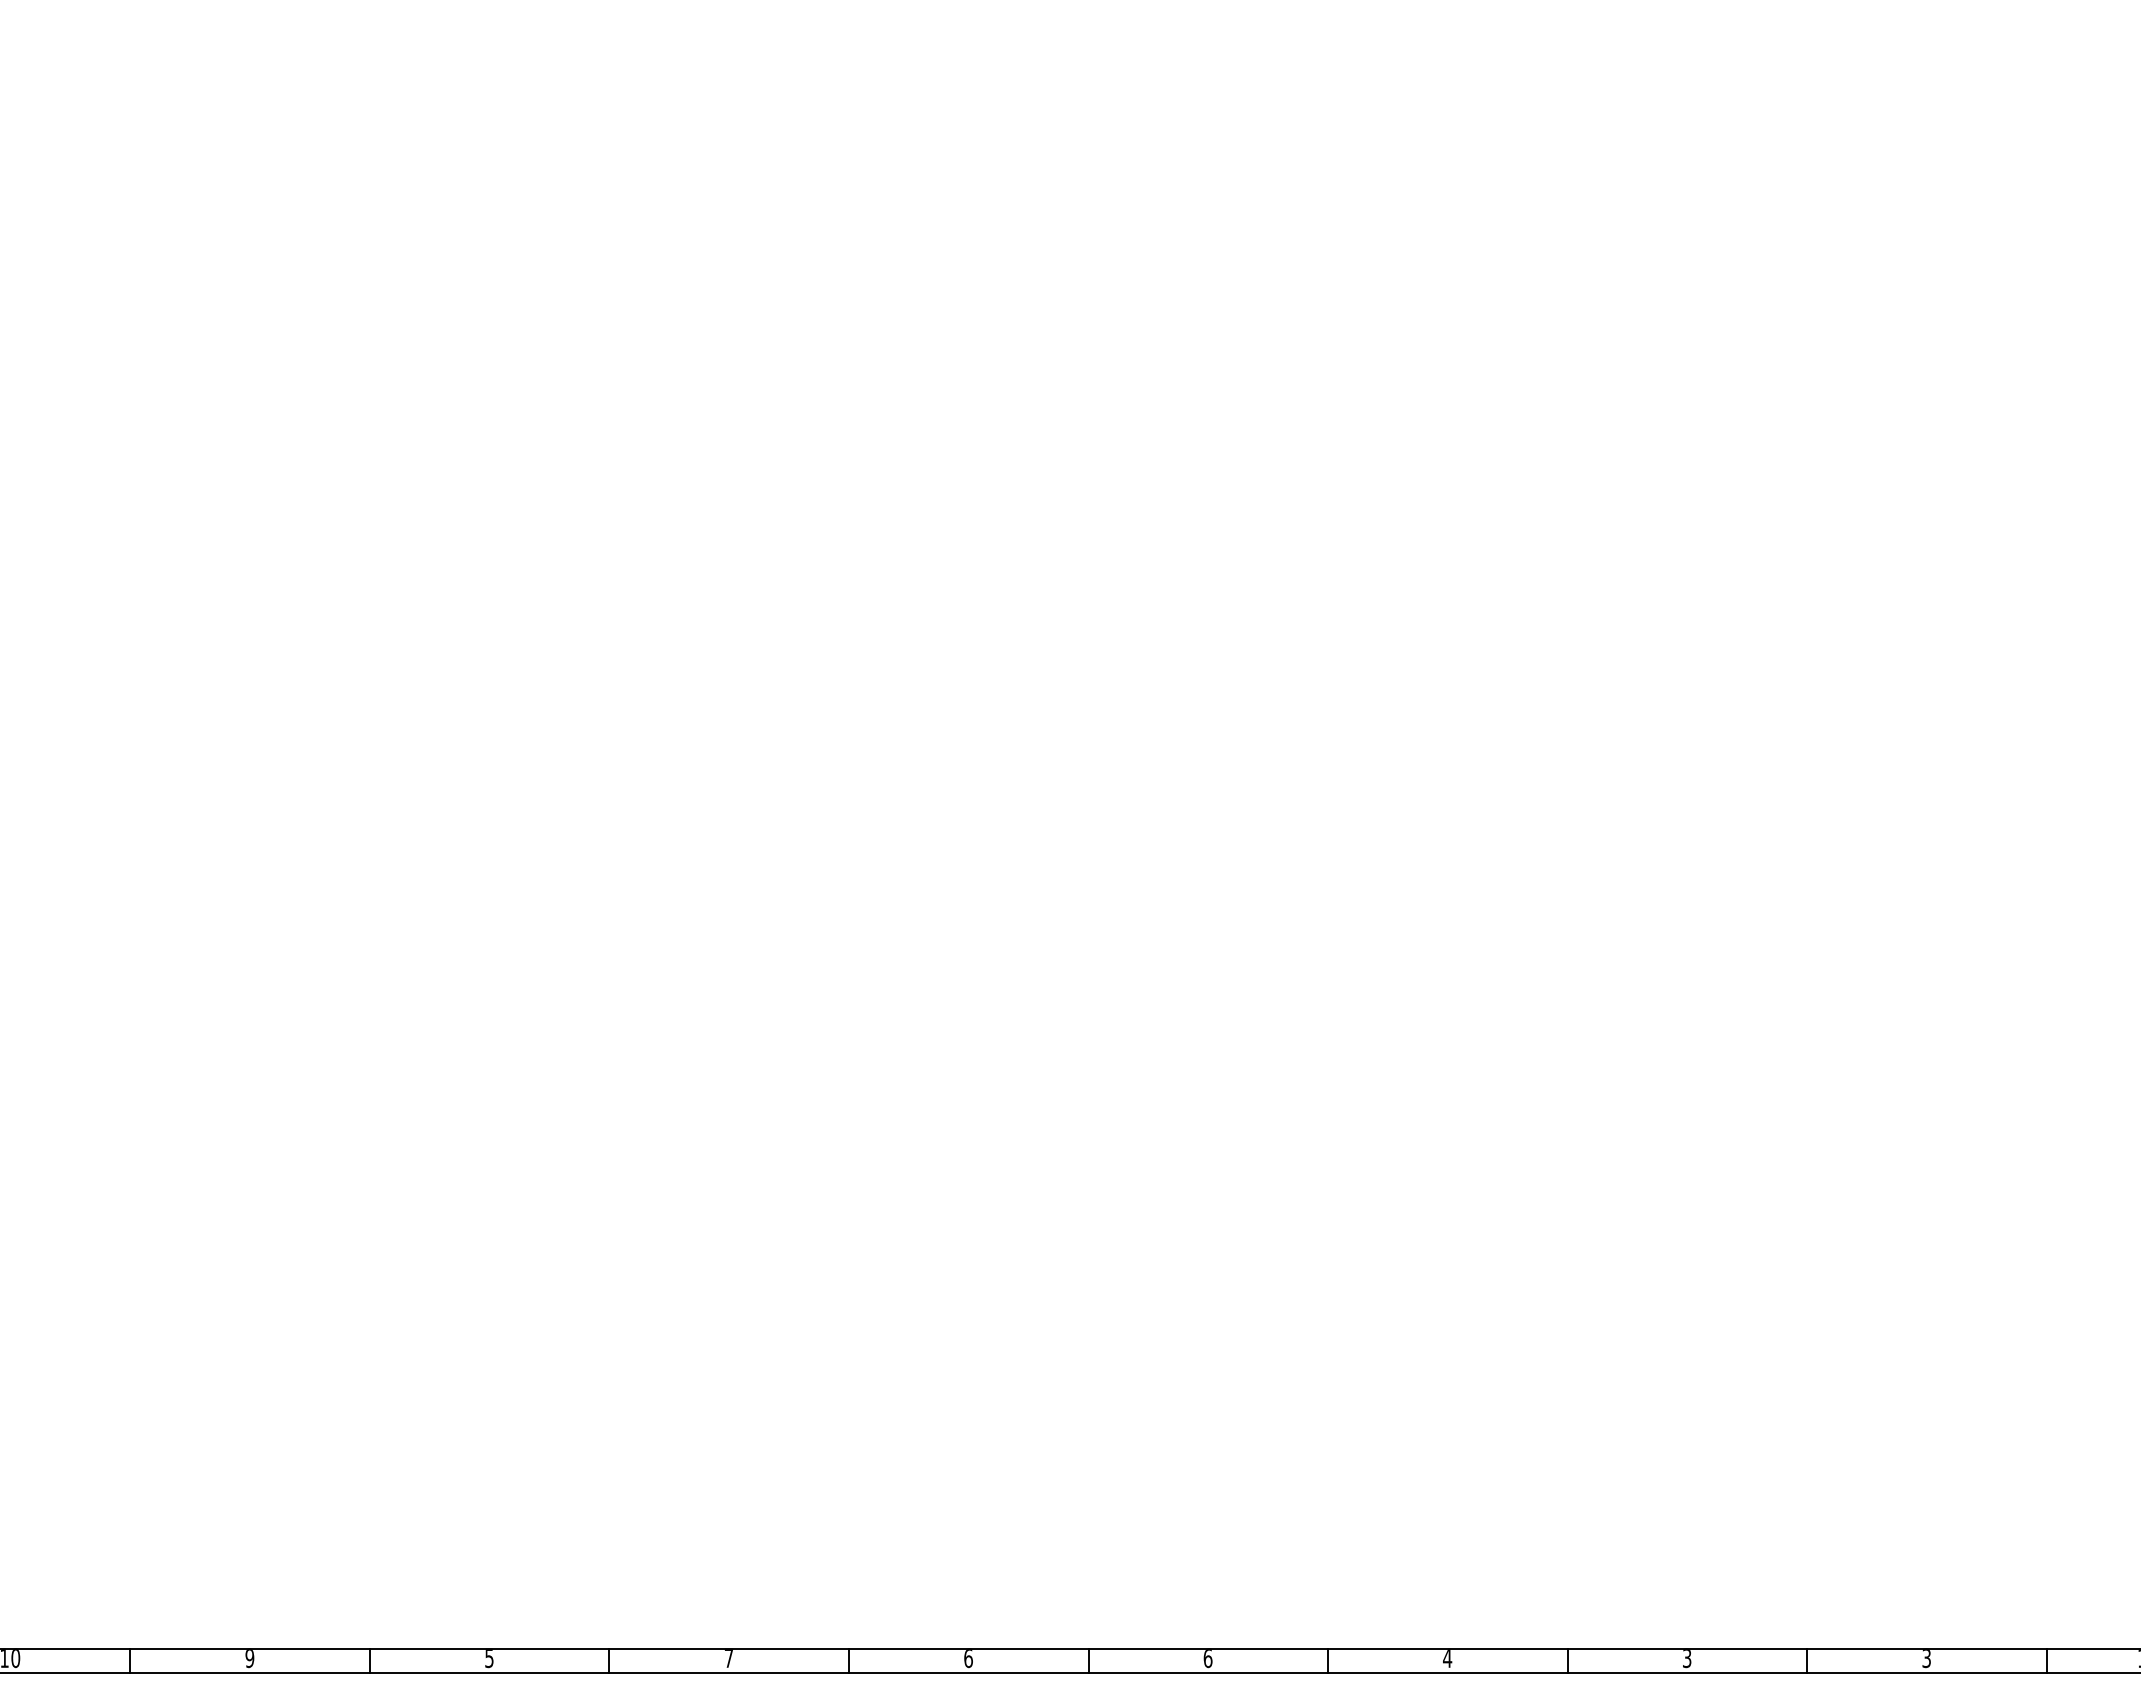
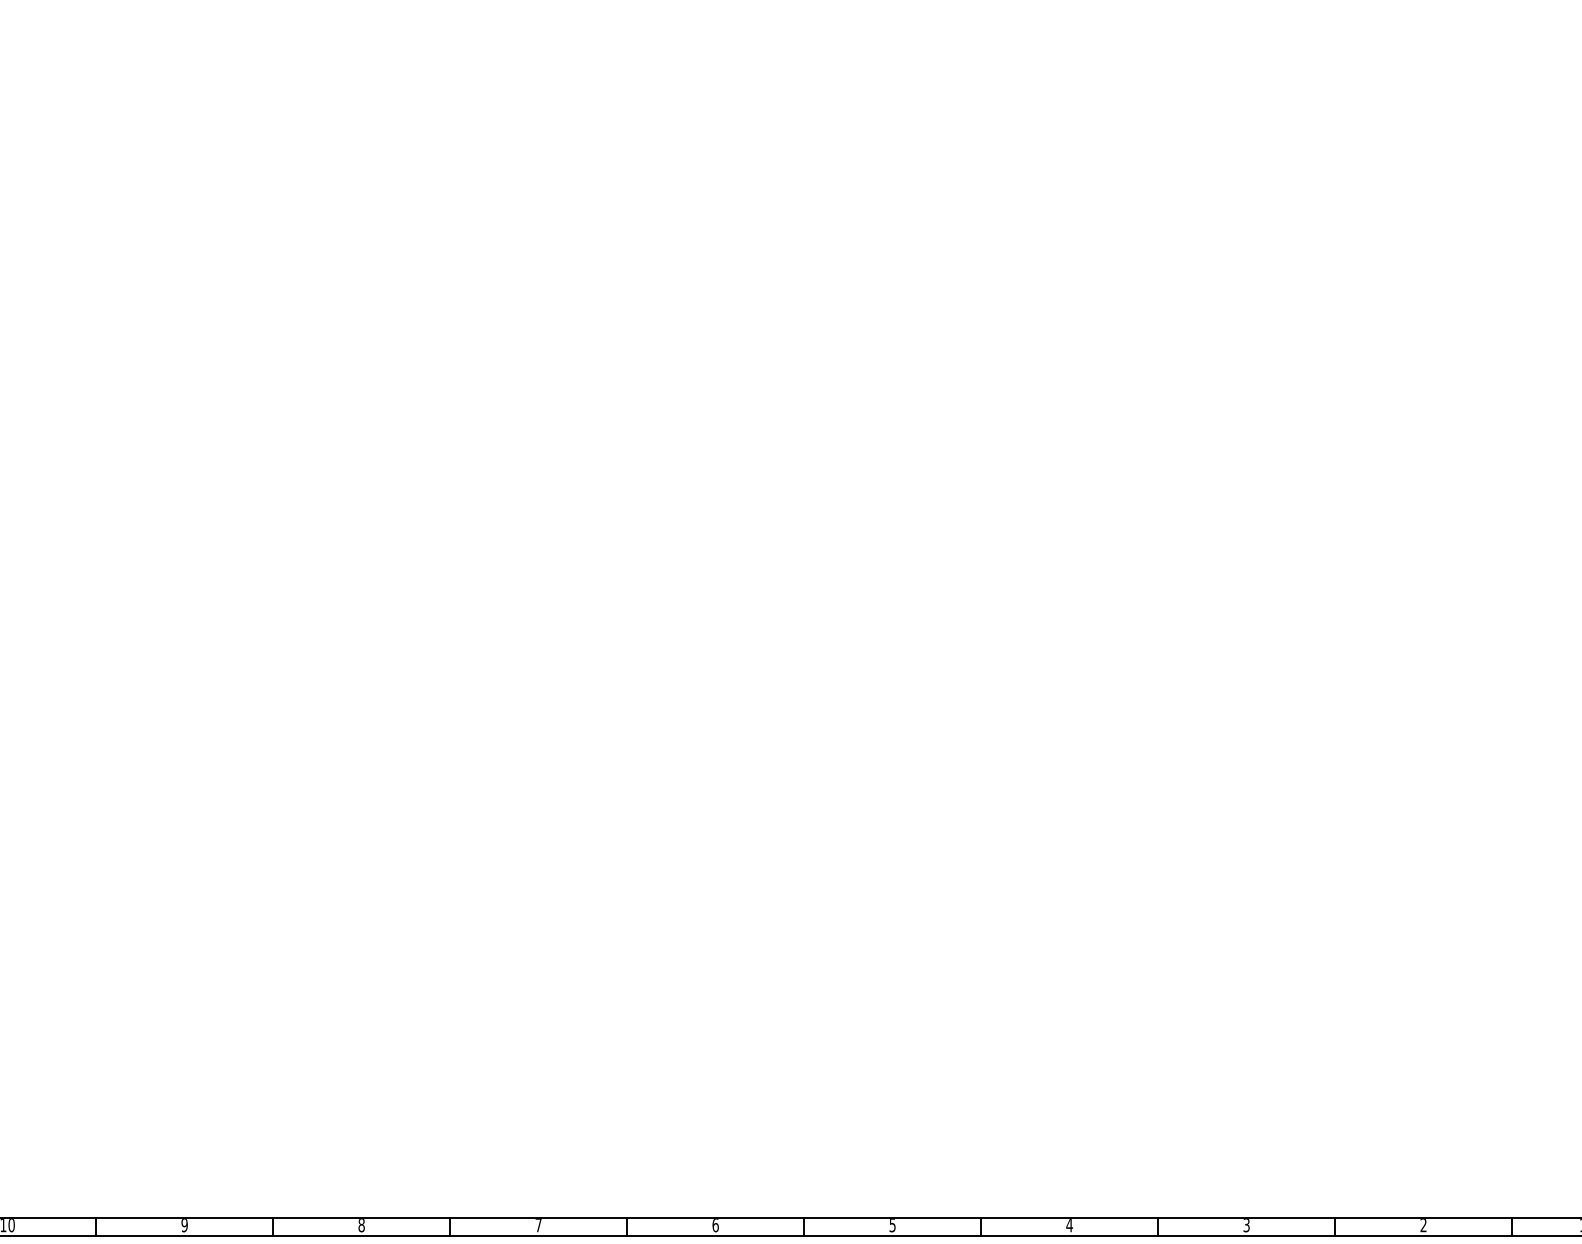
text: (489, 1659) -> (361, 1226), 5 -> 8
text: (1207, 1659) -> (892, 1226), 6 -> 5
text: (1926, 1659) -> (1423, 1226), 3 -> 2

